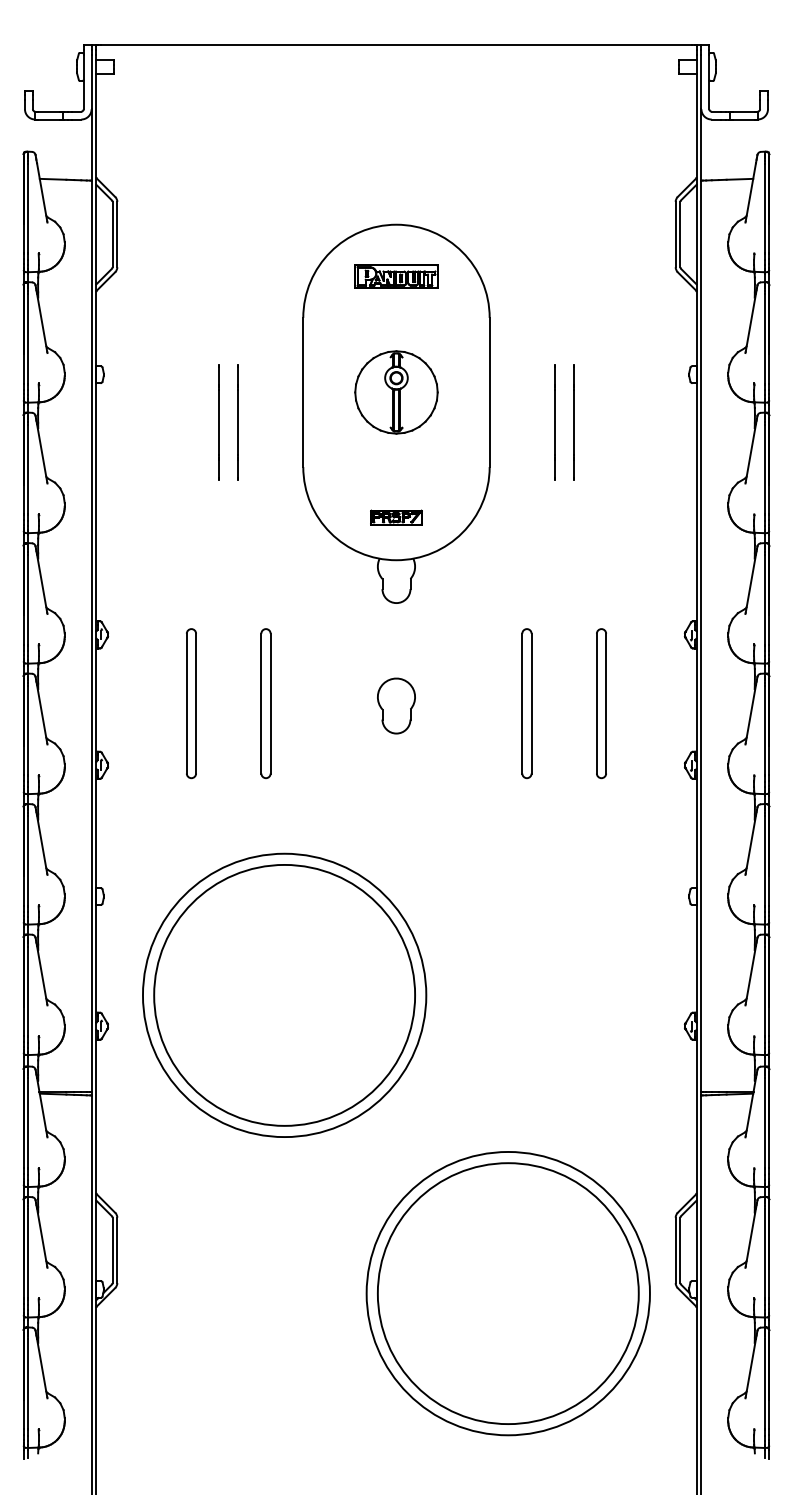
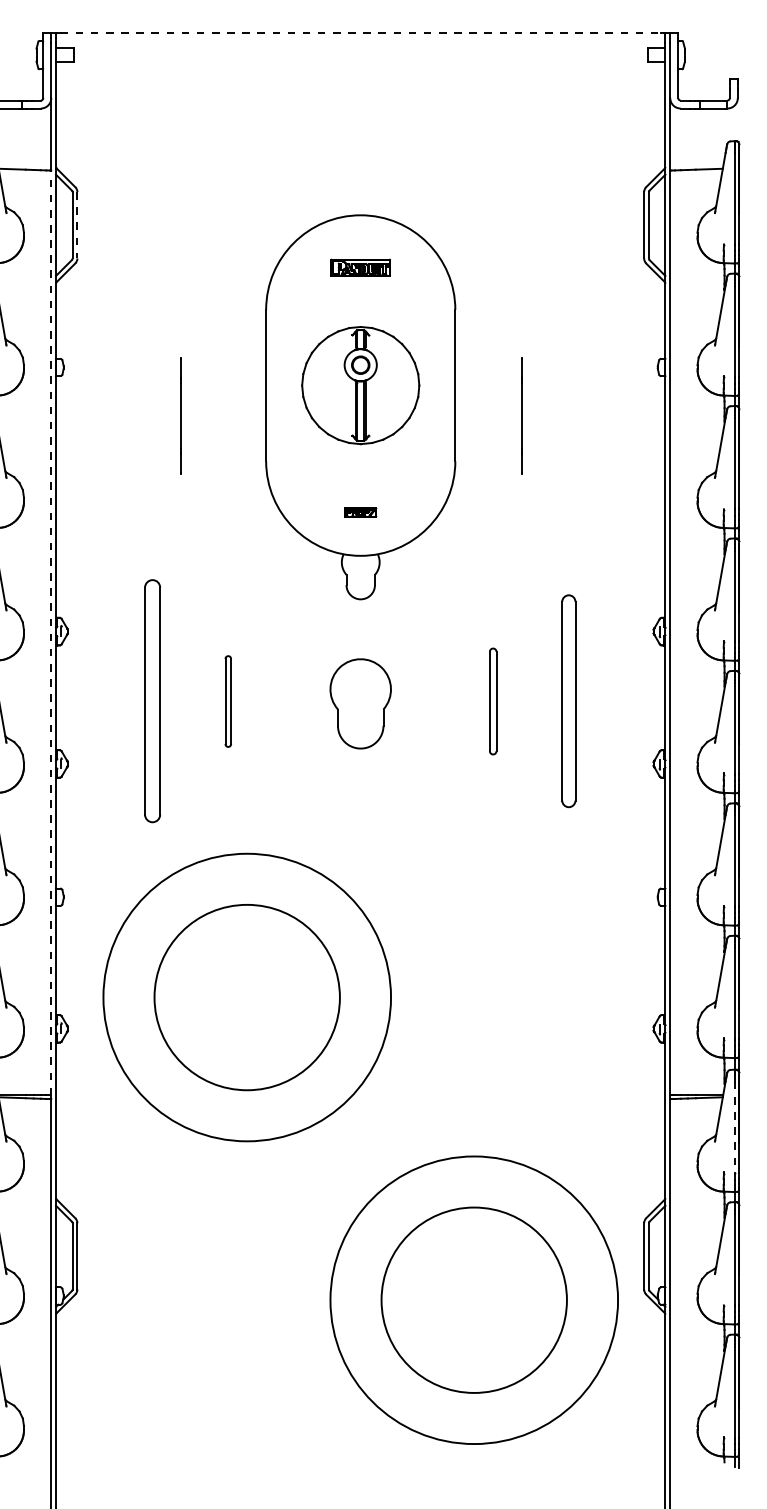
line: (396, 44) -> (360, 32), solid -> dashed
line: (117, 234) -> (77, 225), solid -> dashed
part: (396, 276) -> (360, 267), size x0.7
part: (396, 392) -> (360, 385), size x1.4
line: (237, 422) -> (199, 416), removed
line: (573, 422) -> (540, 416), removed
part: (396, 517) -> (360, 512), size x0.6
line: (91, 636) -> (51, 633), solid -> dashed
part: (191, 703) -> (152, 701), size x1.6
part: (265, 703) -> (227, 701), size x0.6
part: (526, 703) -> (492, 701), size x0.7
part: (601, 703) -> (568, 701), size x1.4
part: (396, 705) -> (360, 703), size x1.6
circle: (284, 994) -> (247, 996), size x0.7
line: (764, 1123) -> (734, 1127), solid -> dashed
circle: (507, 1293) -> (473, 1300), size x0.7

